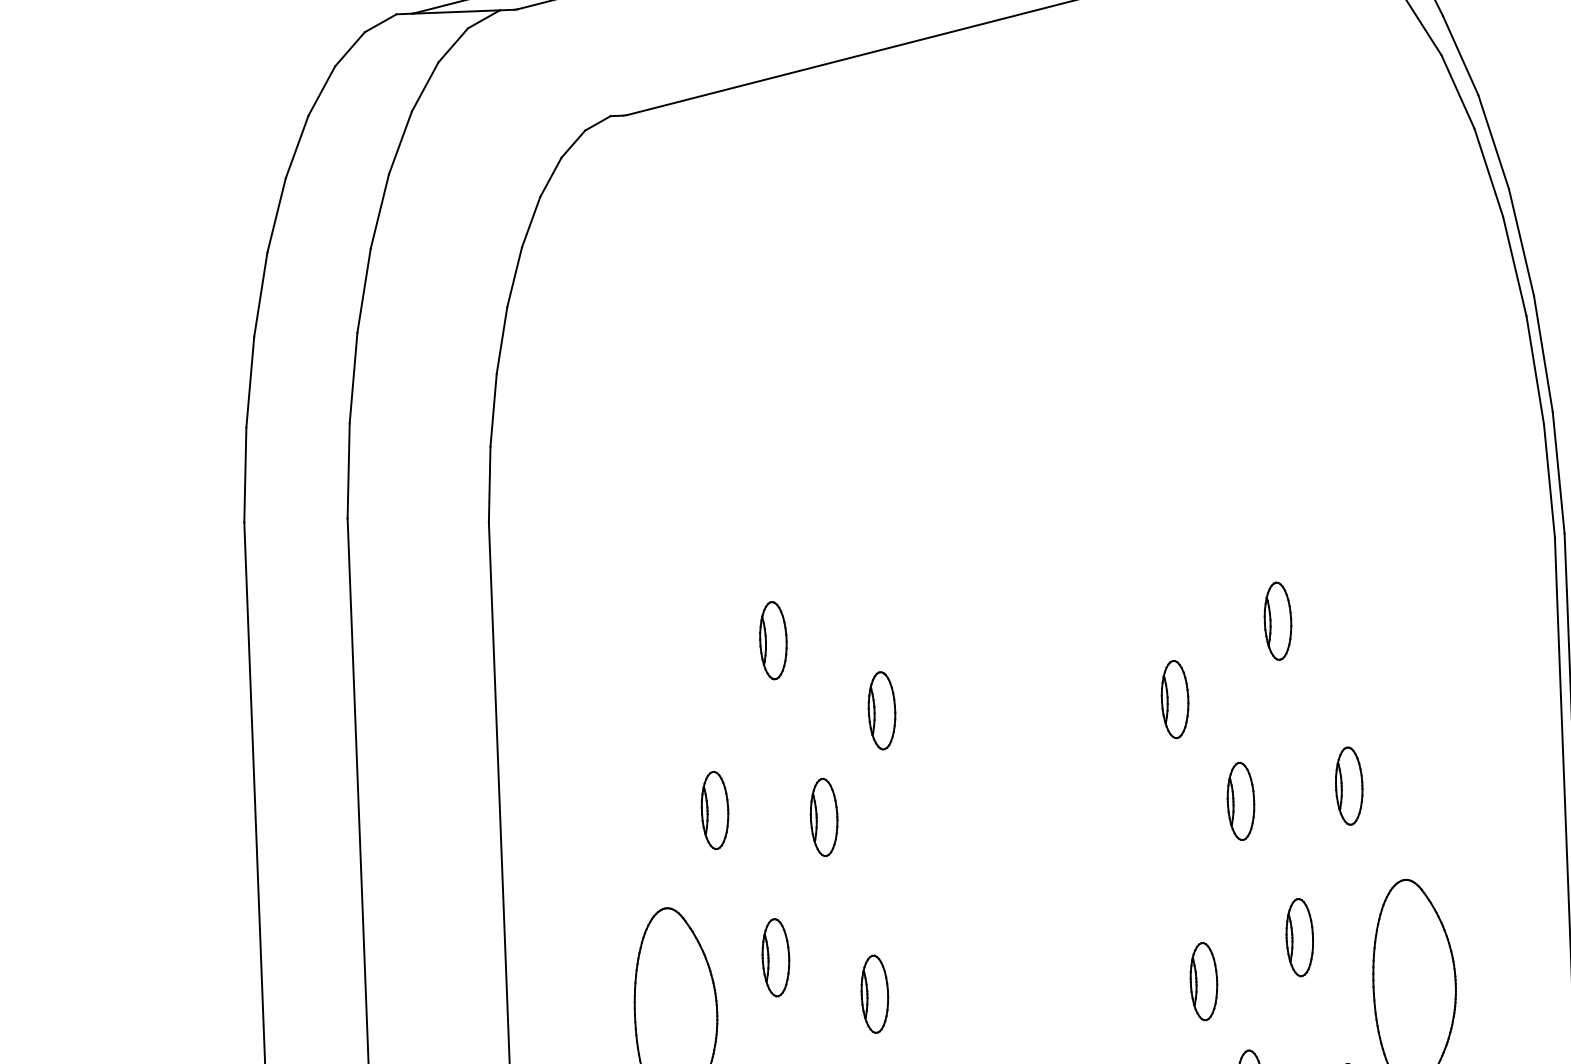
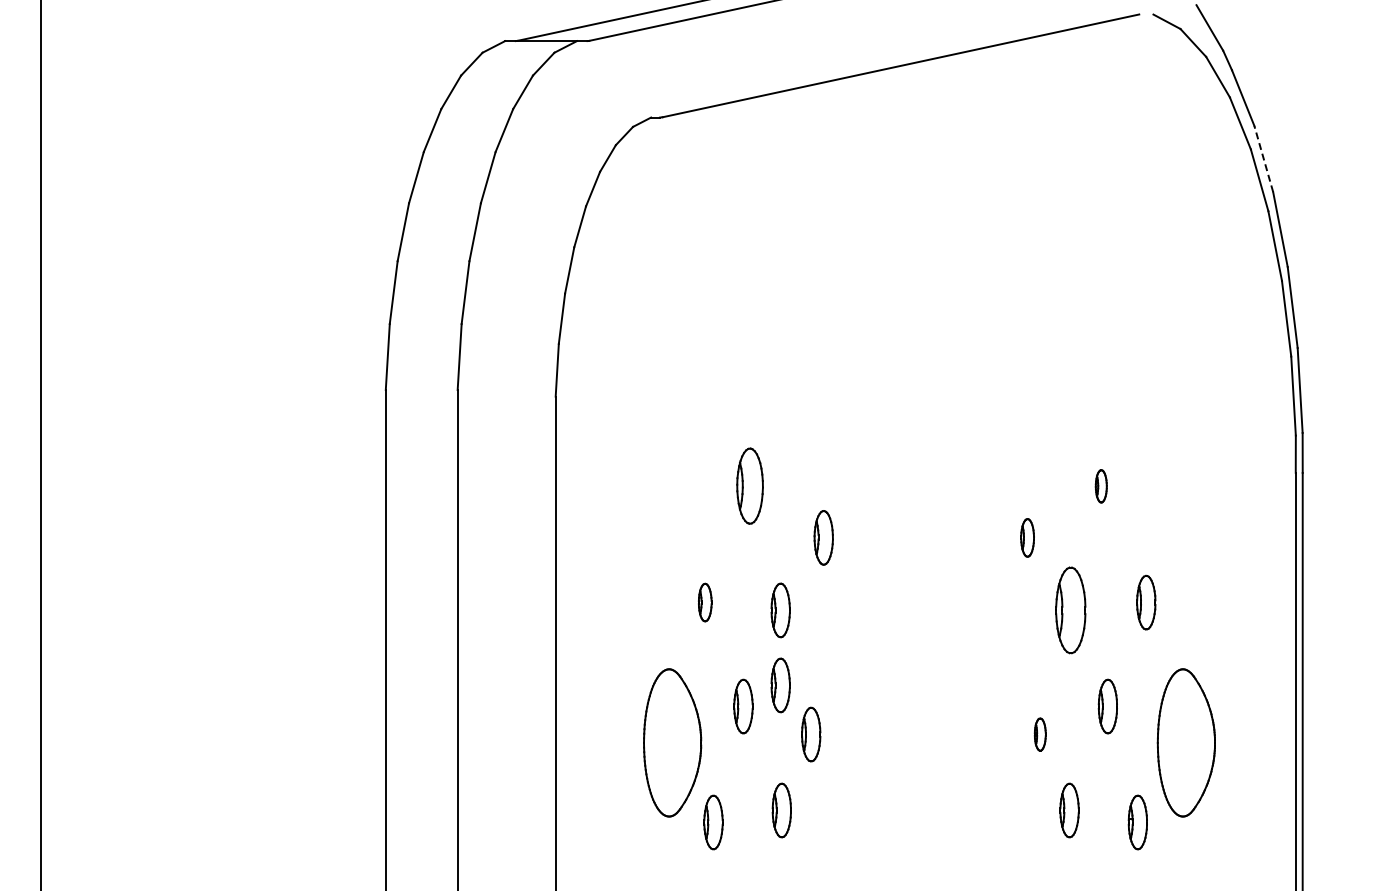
line: (1493, 141) -> (1263, 158), solid -> dashed
part: (1278, 621) -> (1101, 486), size x0.6
part: (773, 640) -> (750, 486), size x1.4
part: (1174, 699) -> (1027, 537), size x0.7
part: (1240, 801) -> (1070, 610), size x1.6
part: (715, 810) -> (705, 602), size x0.7
part: (827, 925) -> (780, 685), added
part: (1204, 981) -> (1040, 734), size x0.6

